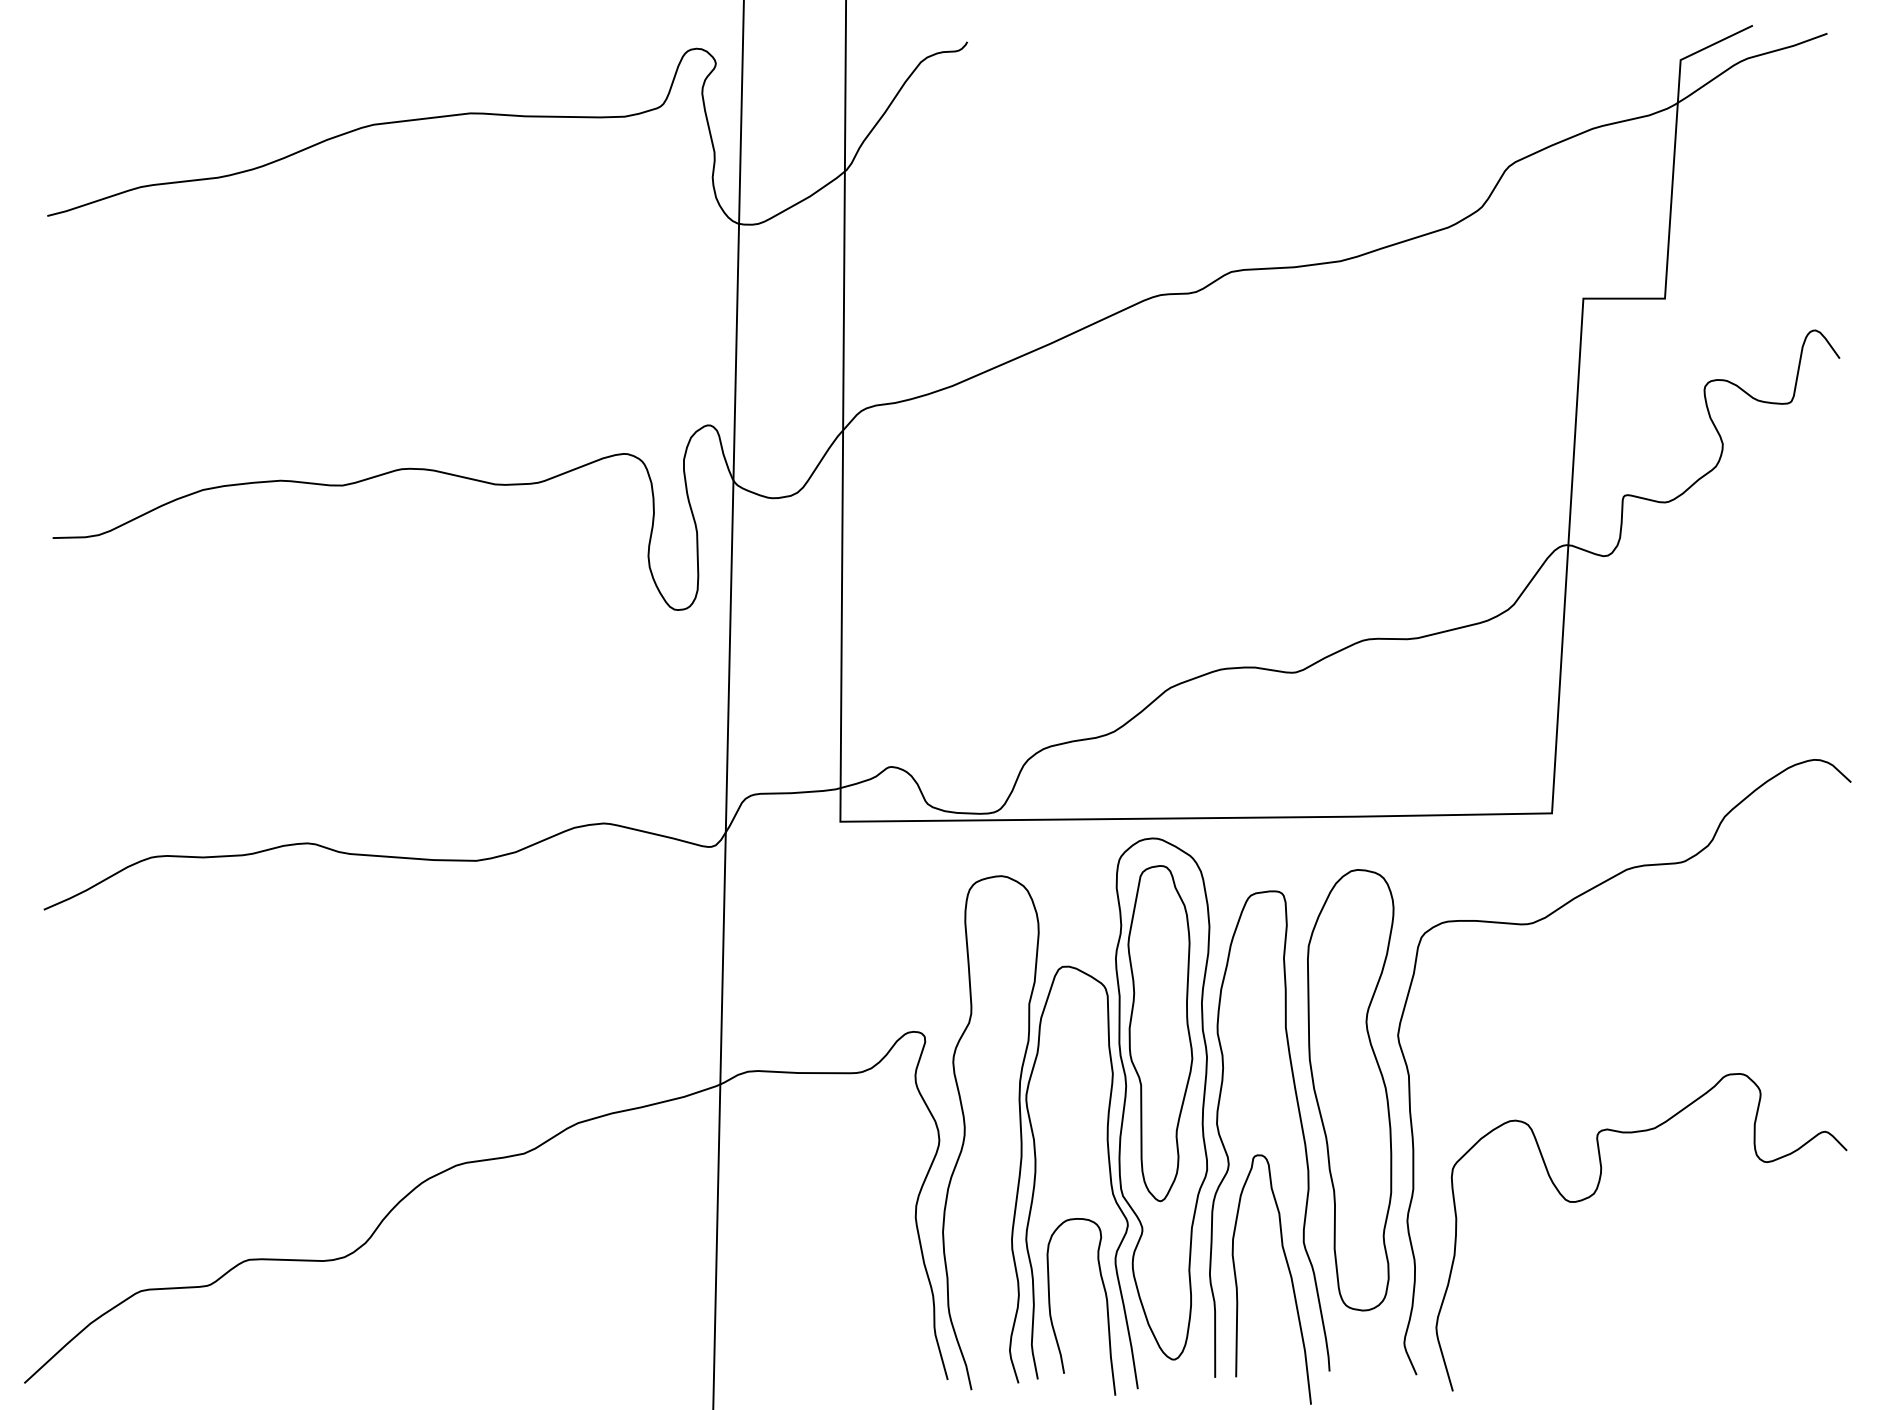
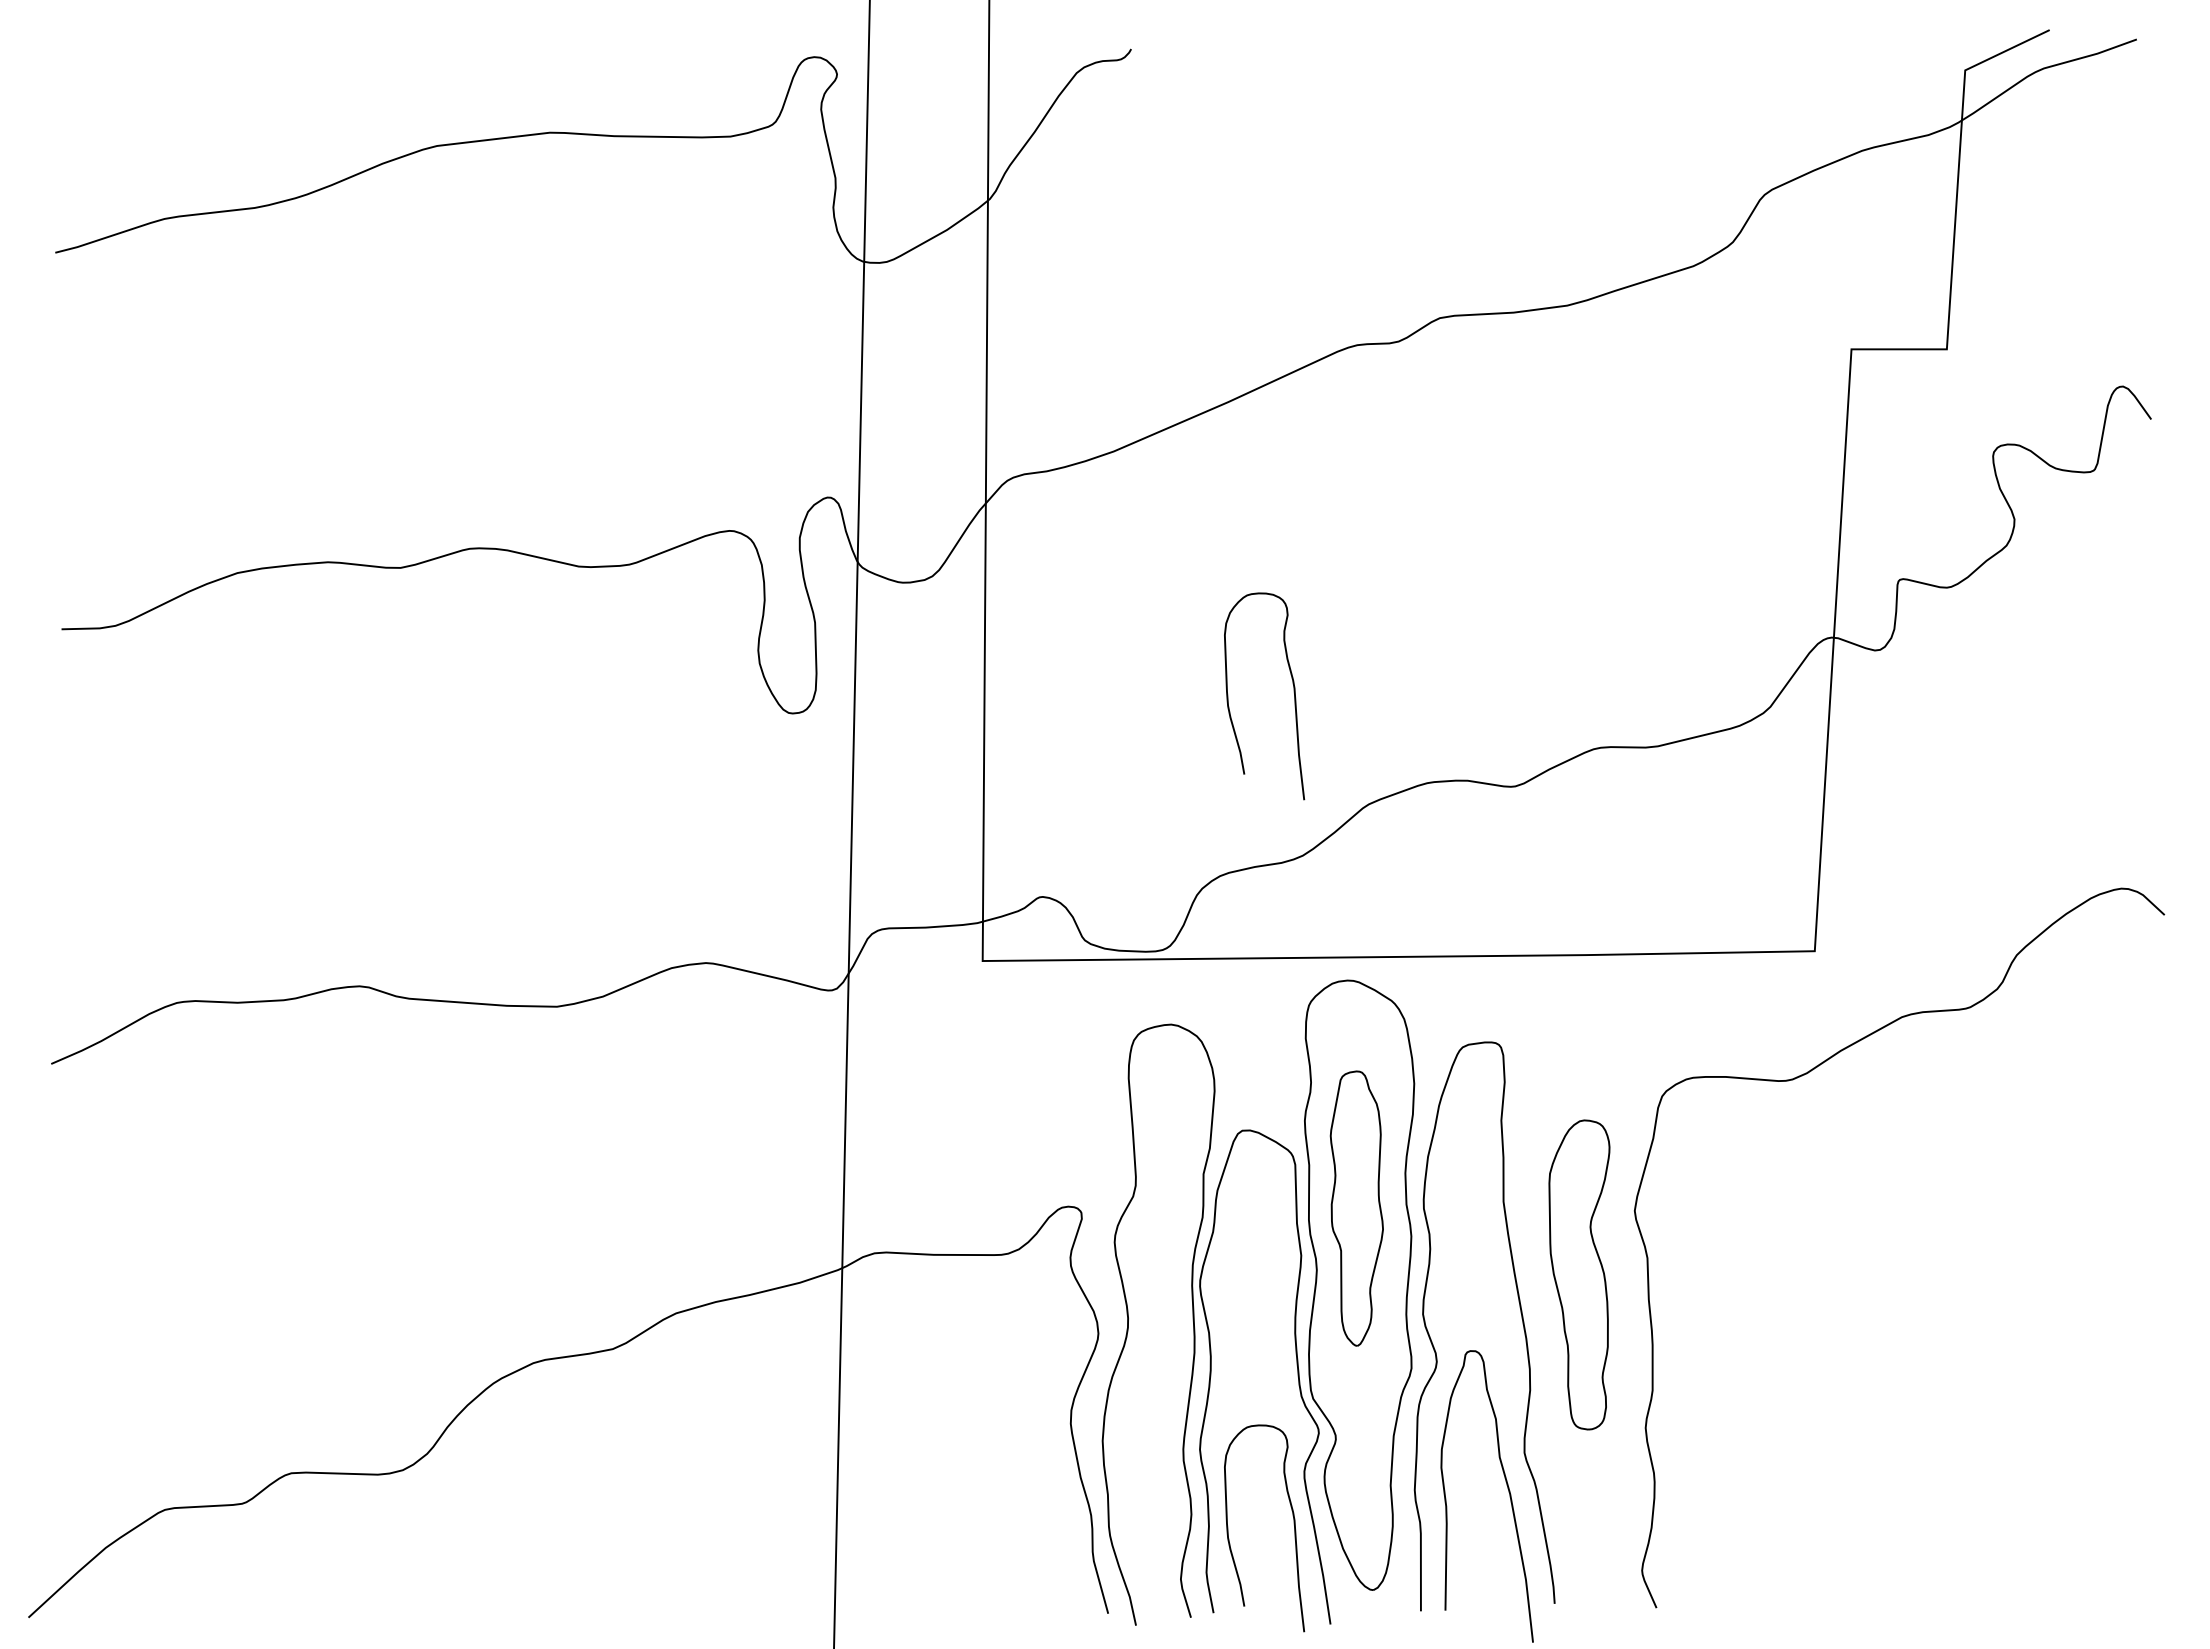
curve: (1106, 592) -> (1293, 692), added
part: (1160, 1033) -> (1356, 1208), size x0.7
part: (1350, 1089) -> (1579, 1274), size x0.6
curve: (1595, 1193) -> (1865, 1395), removed

